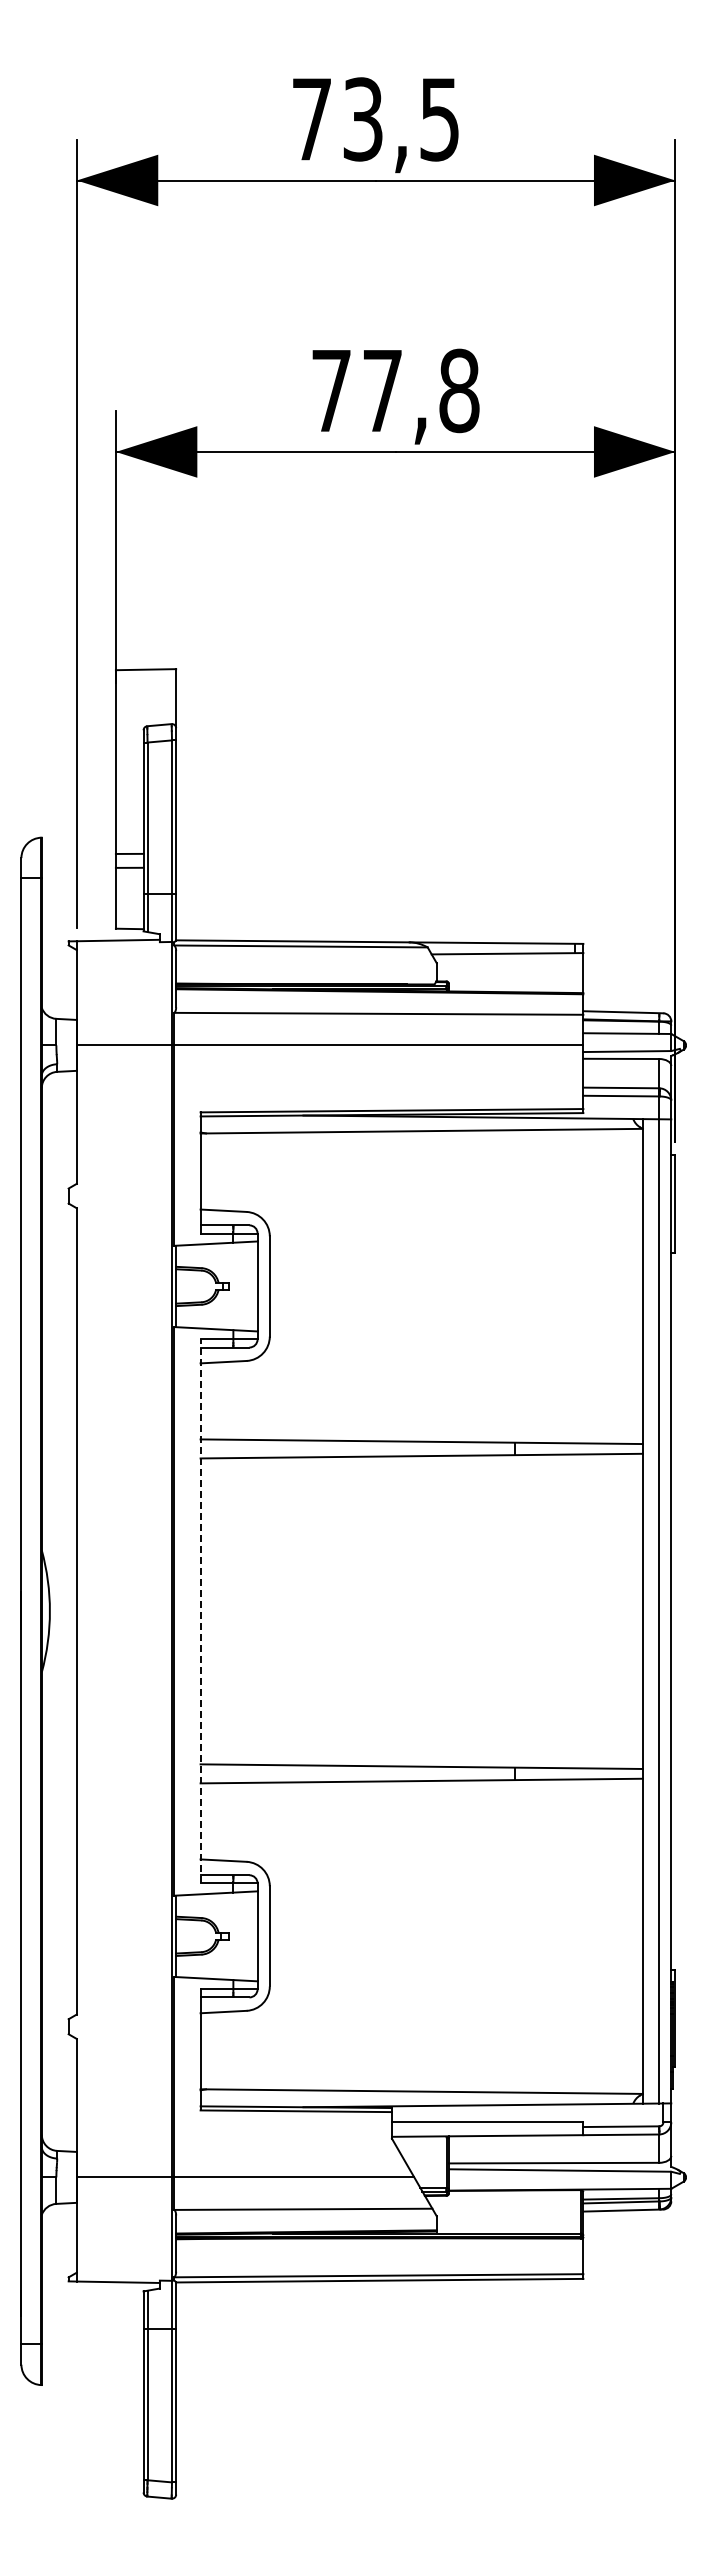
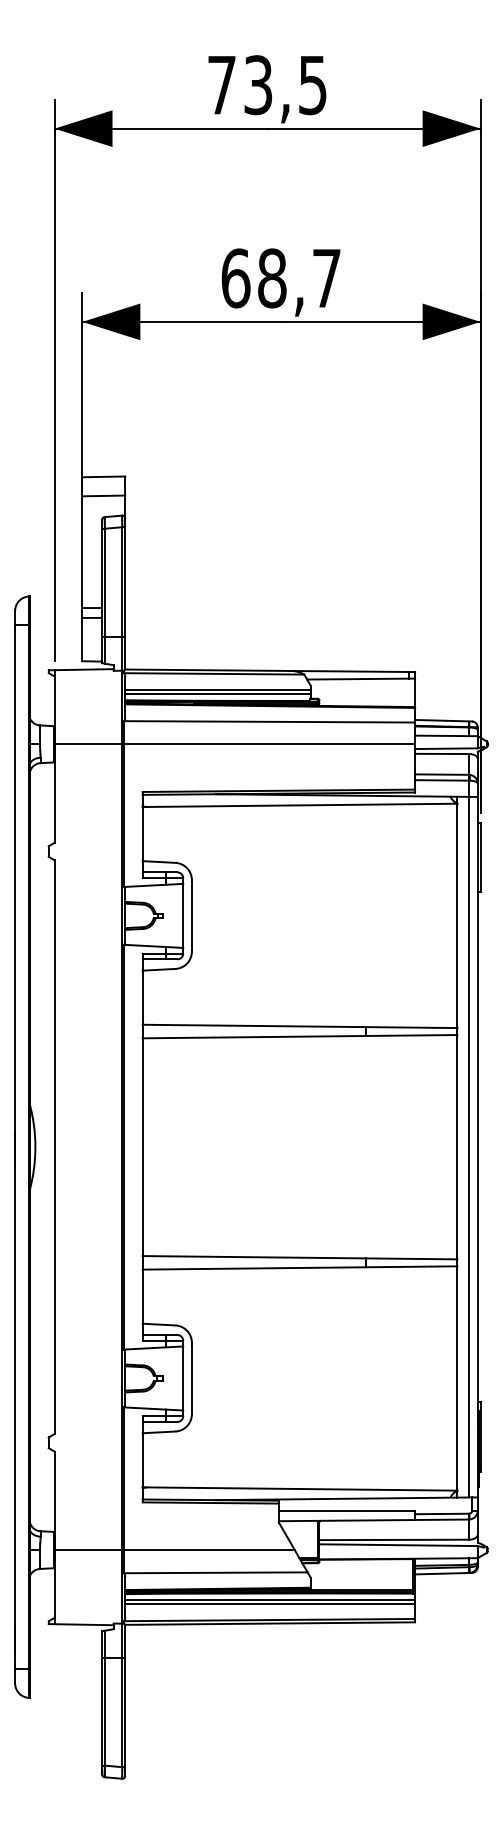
text: (395, 390) -> (281, 278), 77,8 -> 68,7
line: (145, 695) -> (103, 495), added
line: (306, 969) -> (218, 690), added
line: (306, 974) -> (218, 693), added
line: (200, 1610) -> (142, 1146), dashed -> solid
line: (379, 2247) -> (270, 1599), added
line: (379, 2253) -> (270, 1604), added

